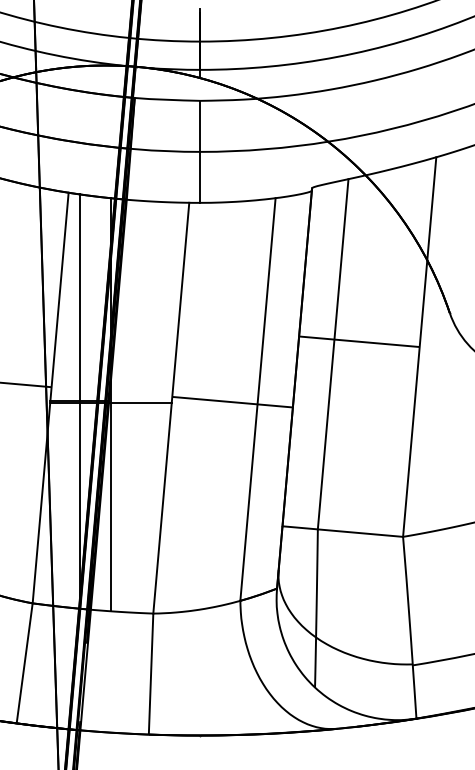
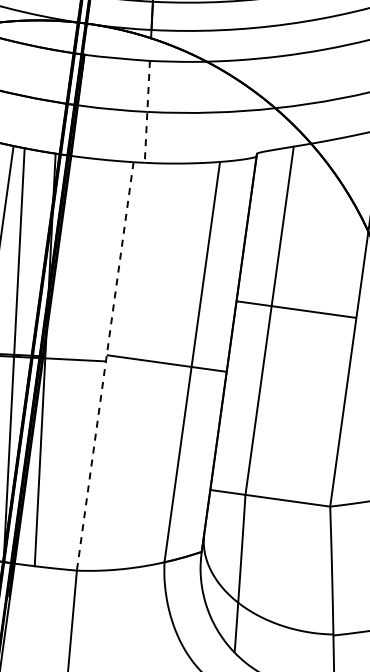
line: (200, 151) -> (147, 111), solid -> dashed
line: (171, 408) -> (105, 366), solid -> dashed

